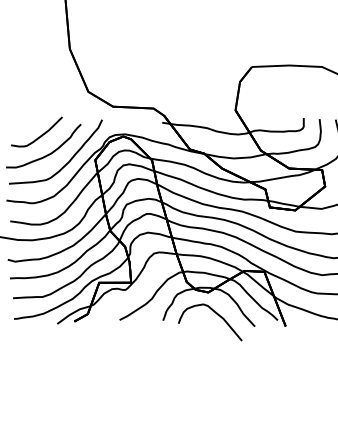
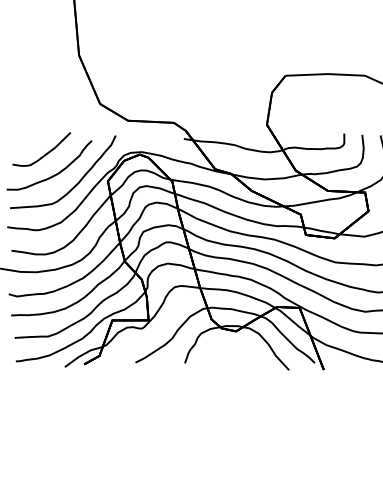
part: (217, 315) -> (246, 357), removed

